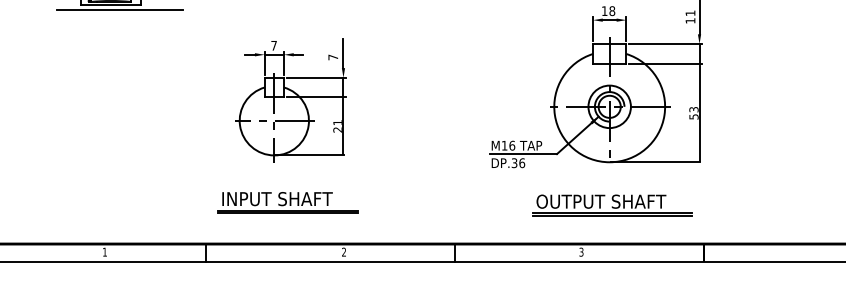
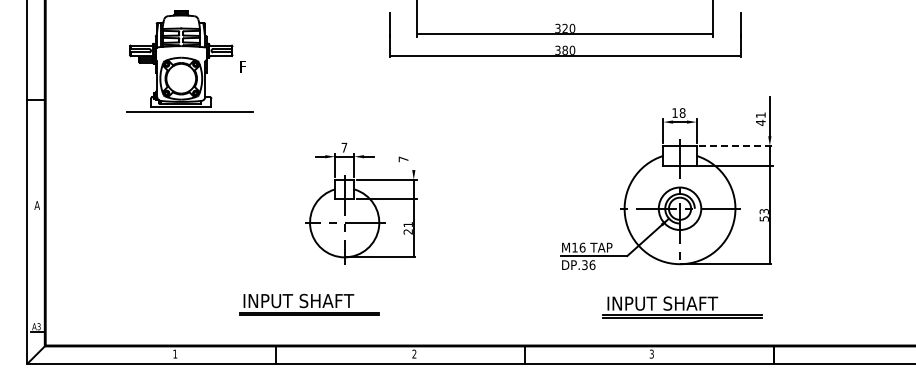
text: (690, 20) -> (760, 122), 11 -> 41
line: (666, 43) -> (736, 145), solid -> dashed
line: (343, 53) -> (413, 155), removed
text: (601, 201) -> (671, 303), OUTPUT SHAFT -> INPUT SHAFT
part: (288, 202) -> (309, 304), moved

